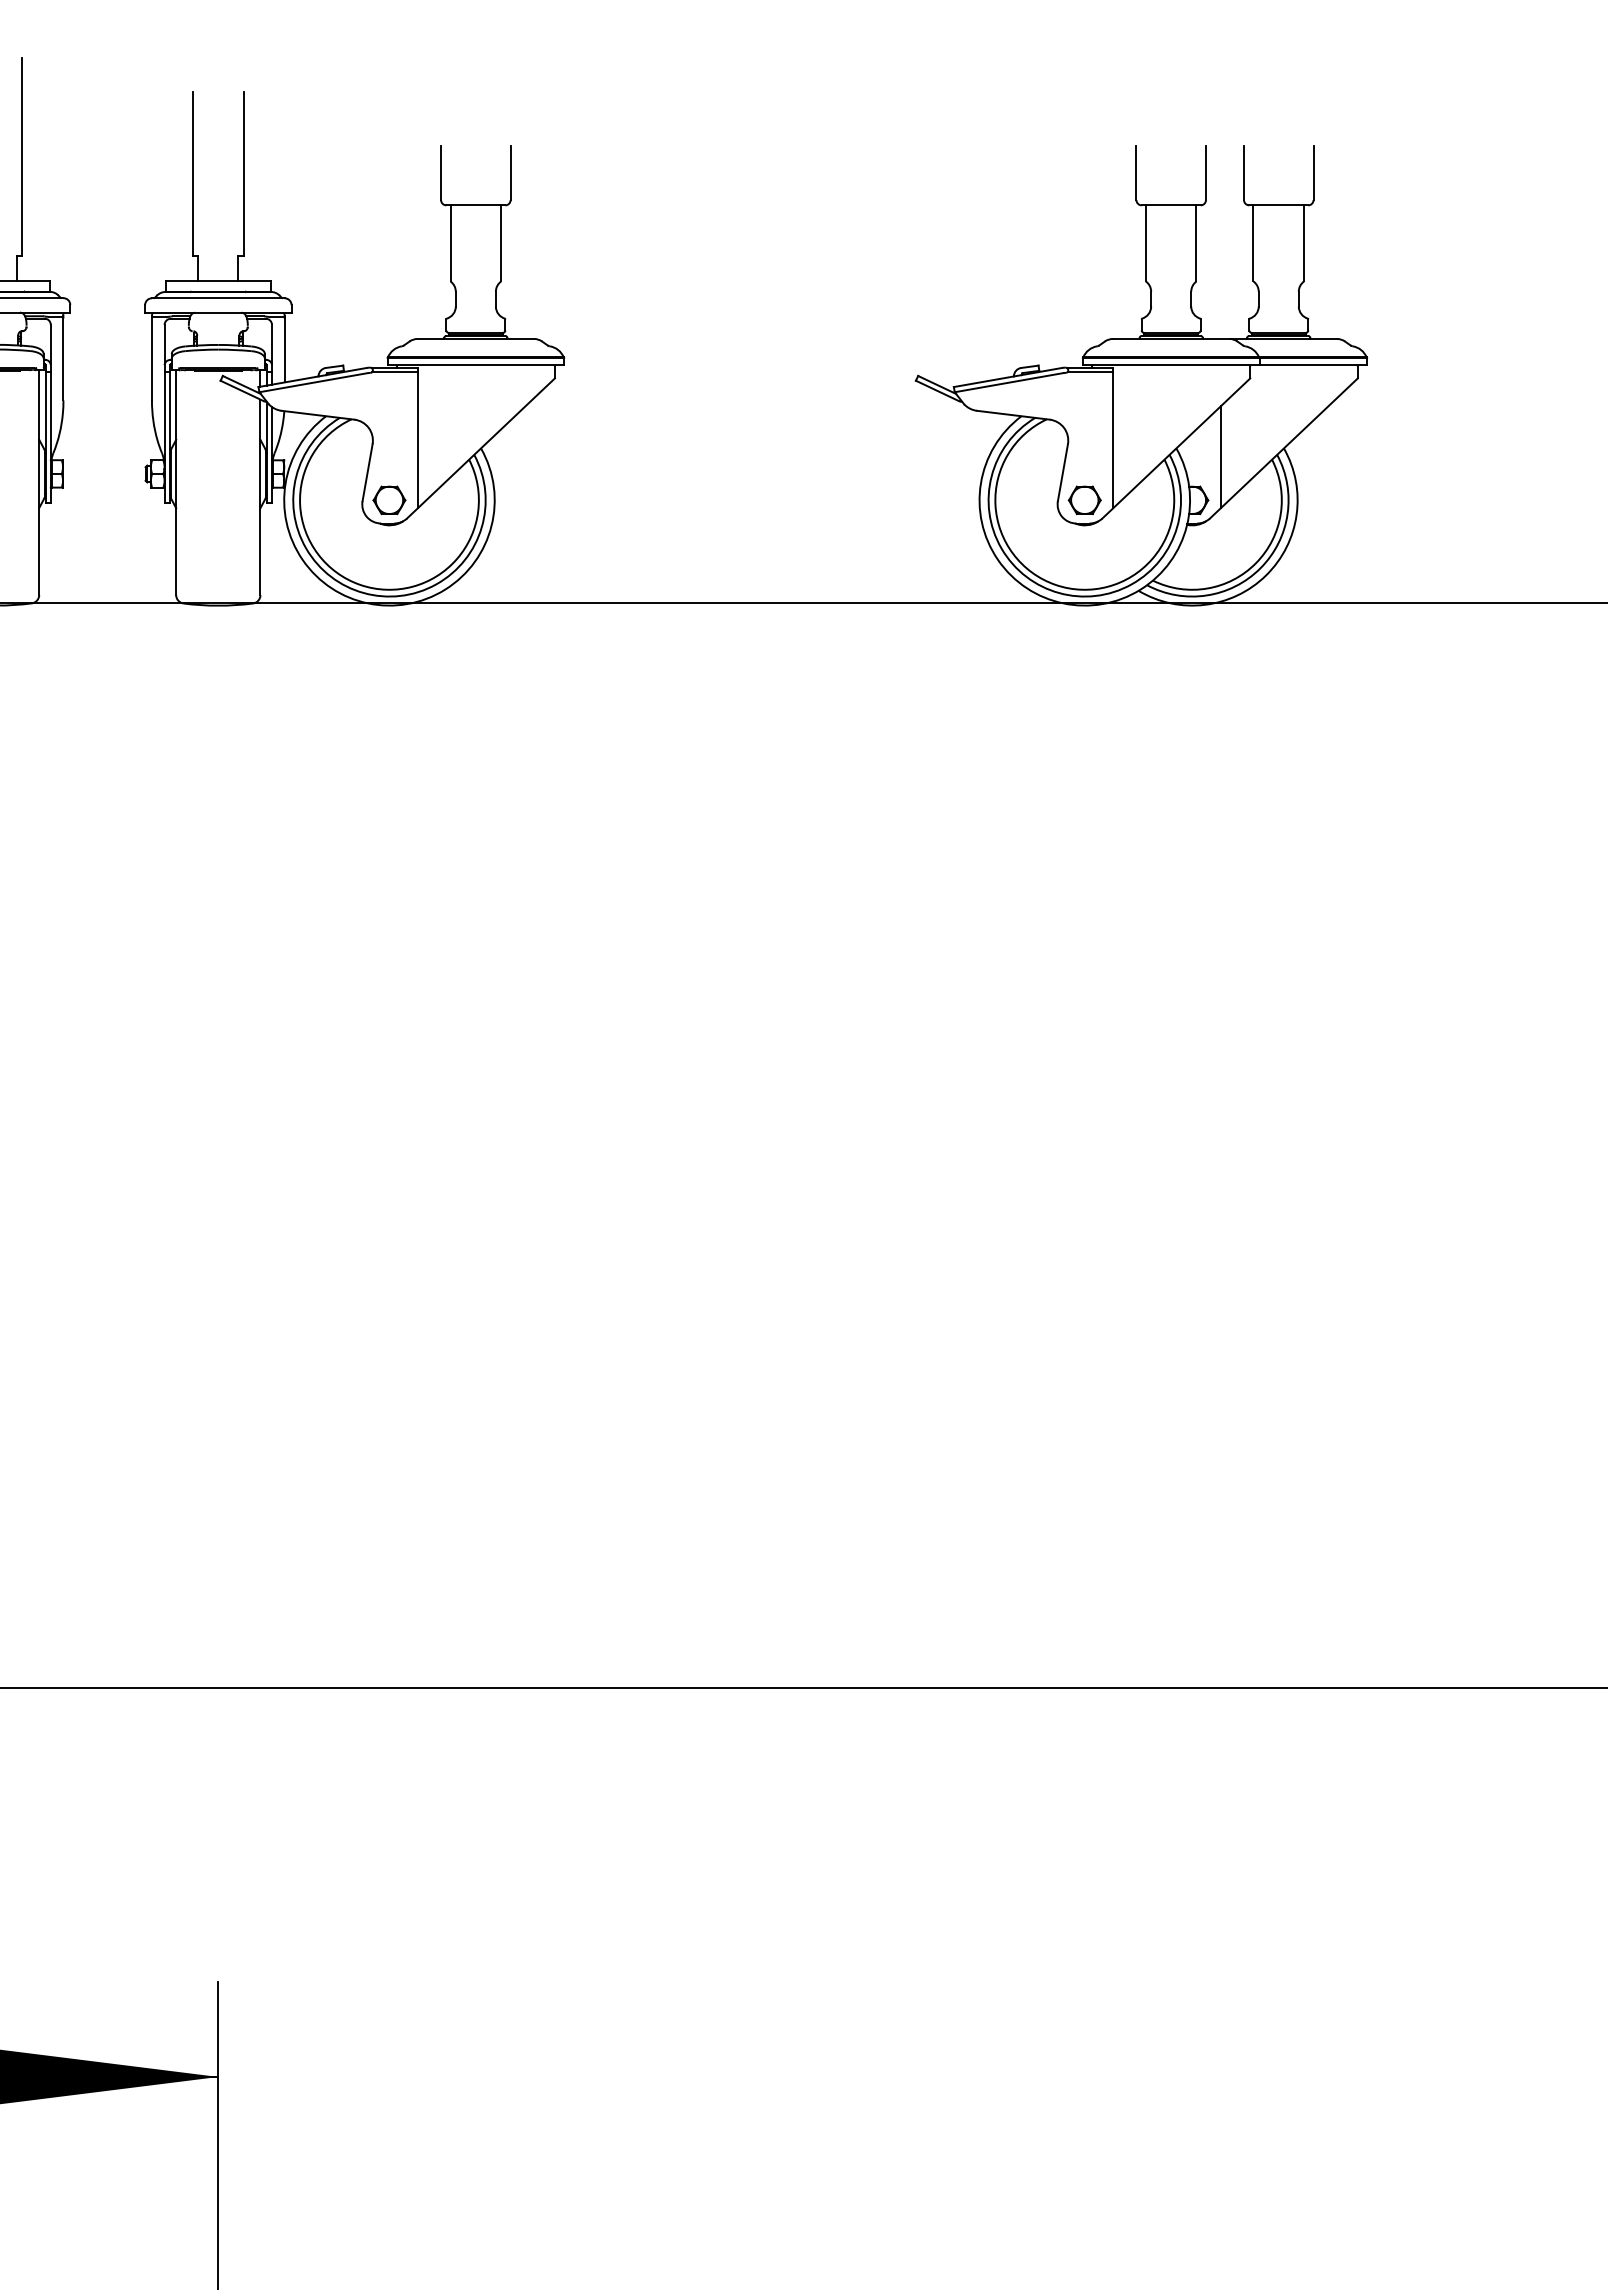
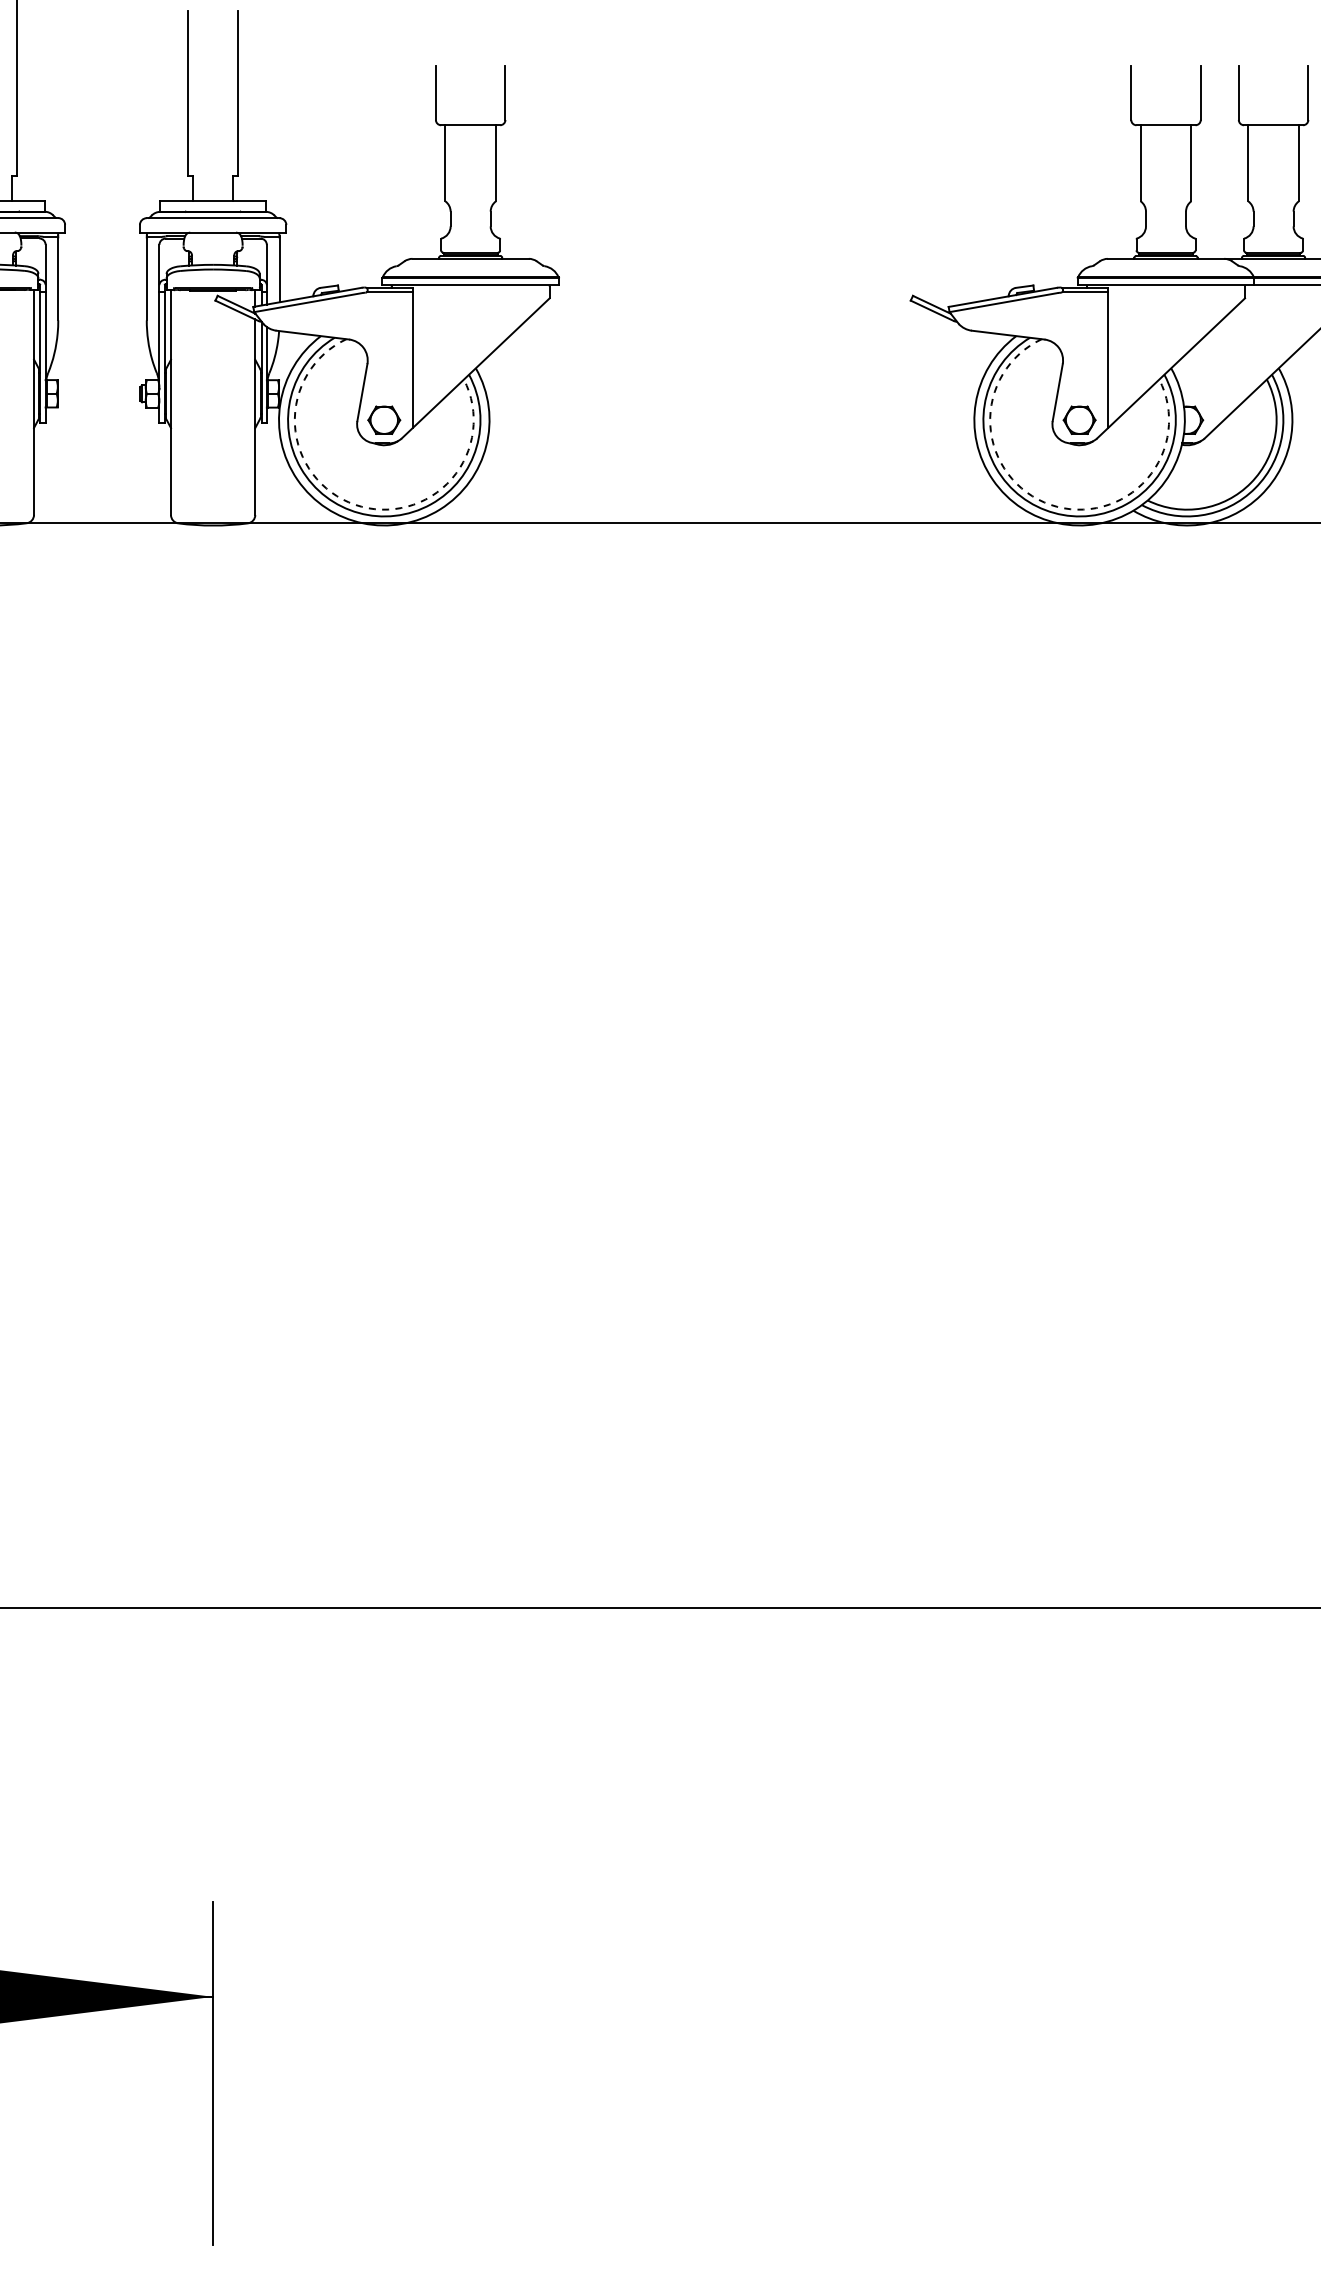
line: (1220, 457) -> (1215, 377), removed
arc: (360, 584) -> (355, 504), solid -> dashed
arc: (1055, 584) -> (1050, 504), solid -> dashed

